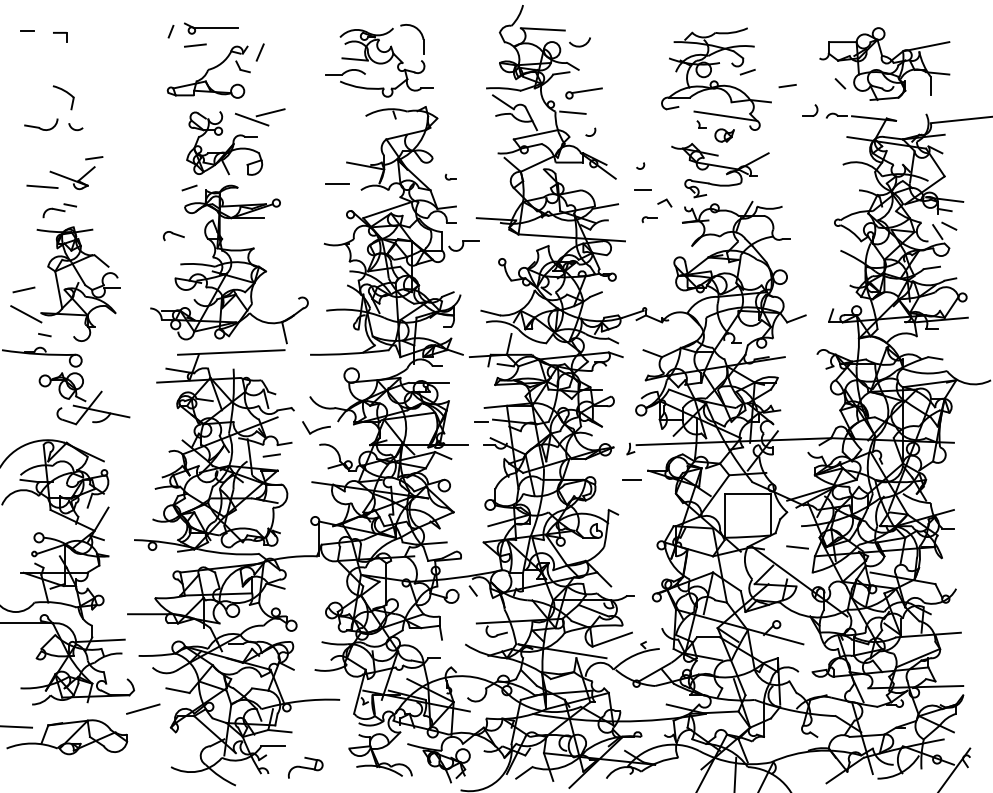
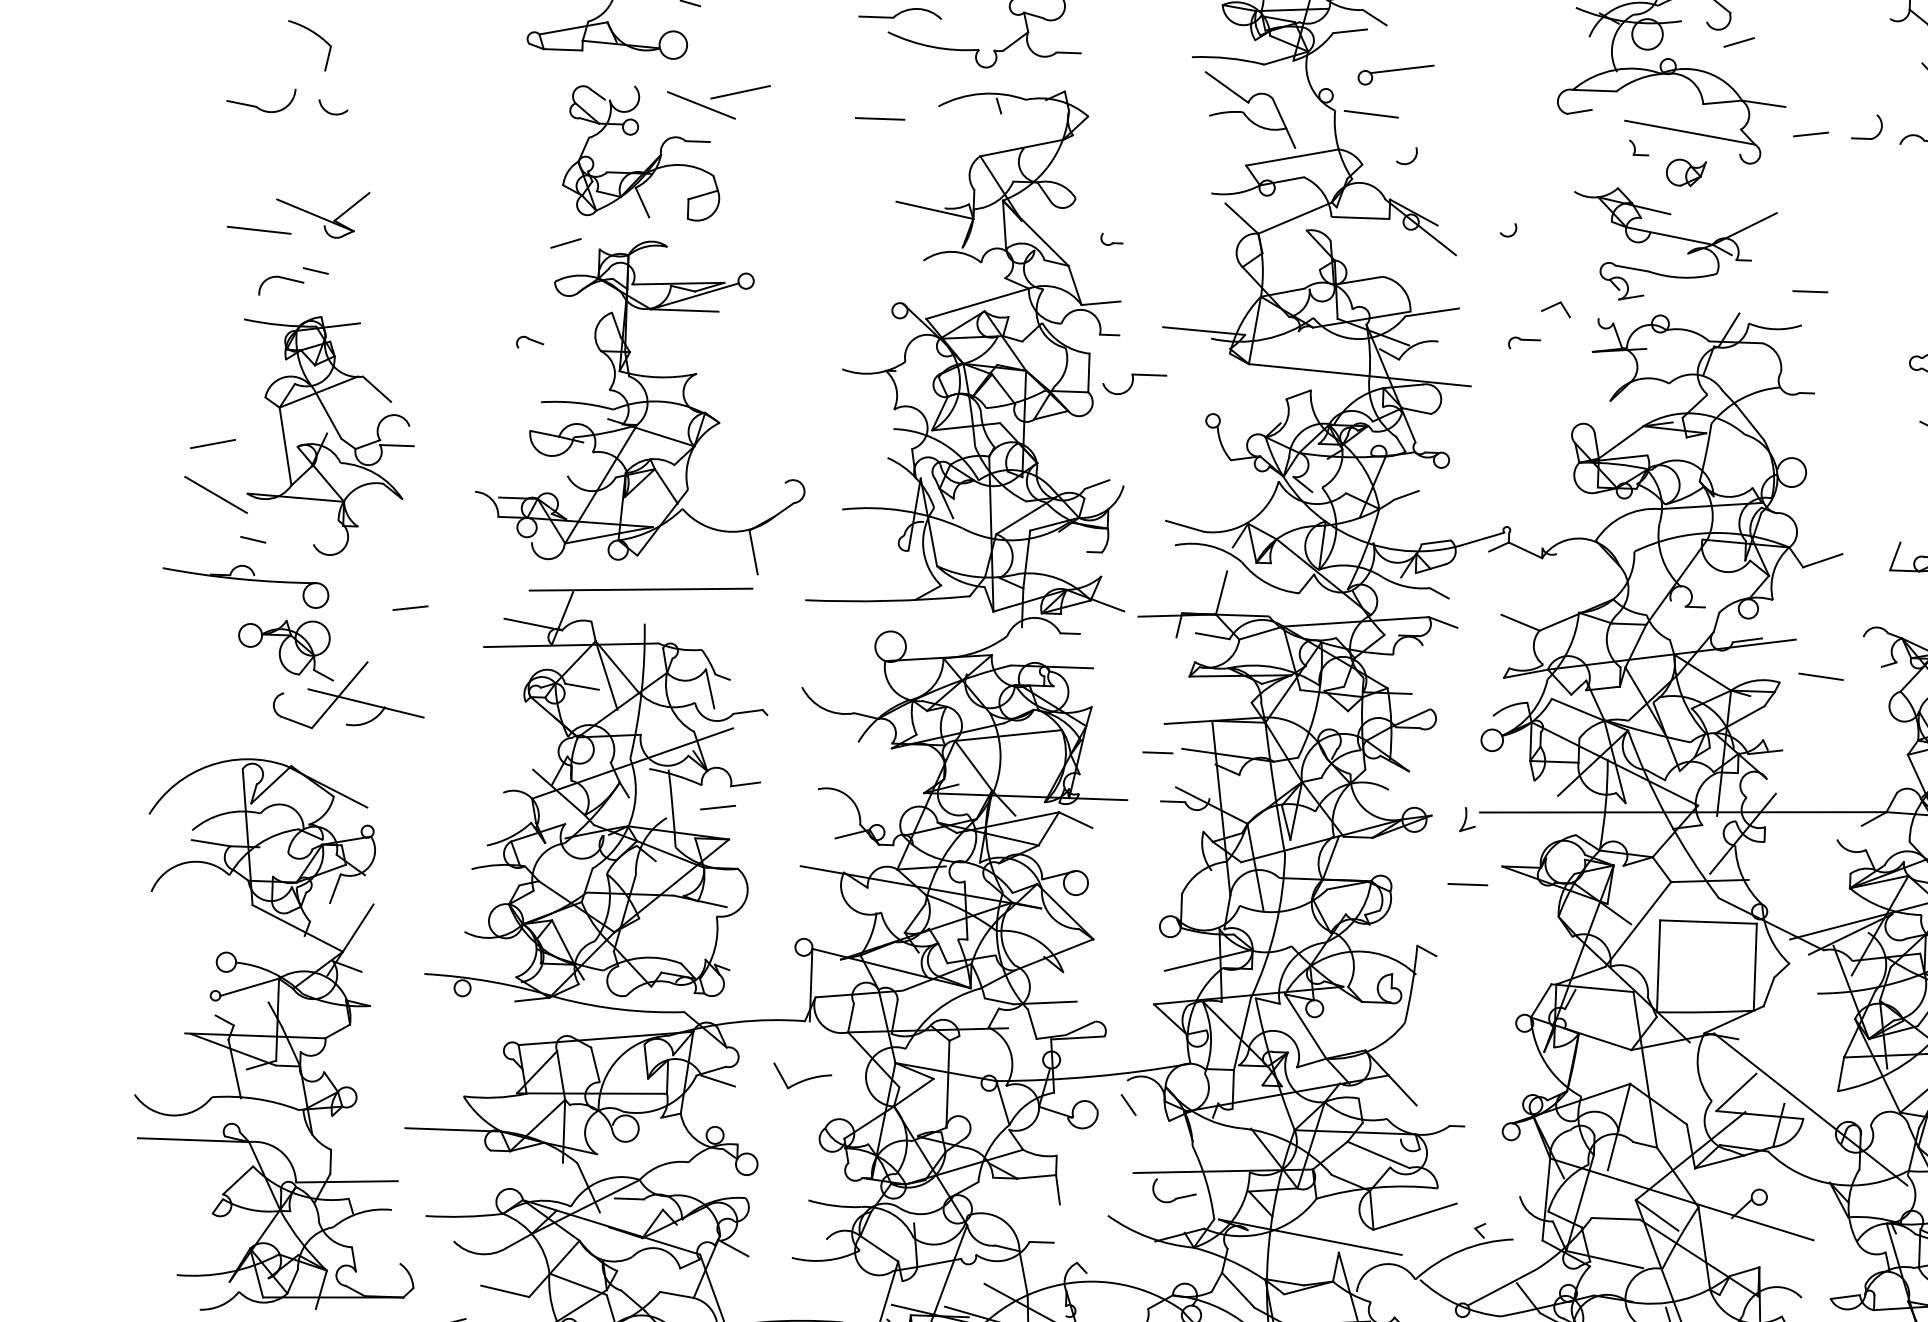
line: (787, 86) -> (1810, 135), moved
line: (94, 158) -> (410, 608), moved
line: (337, 183) -> (879, 117), moved
line: (642, 189) -> (1809, 289), moved
part: (174, 235) -> (531, 341), size x0.62
part: (316, 427) -> (802, 1075), moved
line: (797, 547) -> (1820, 676), moved

